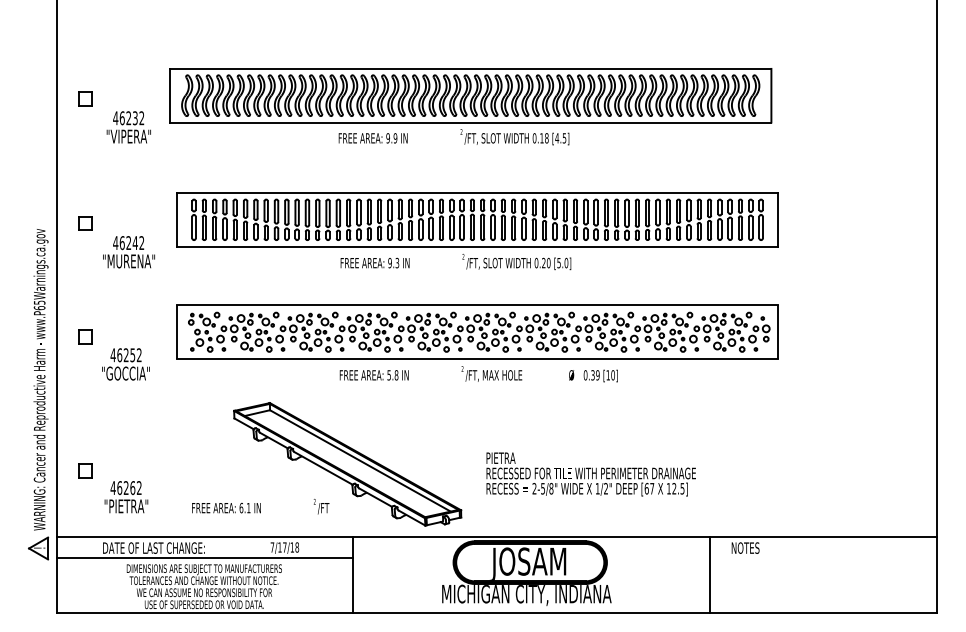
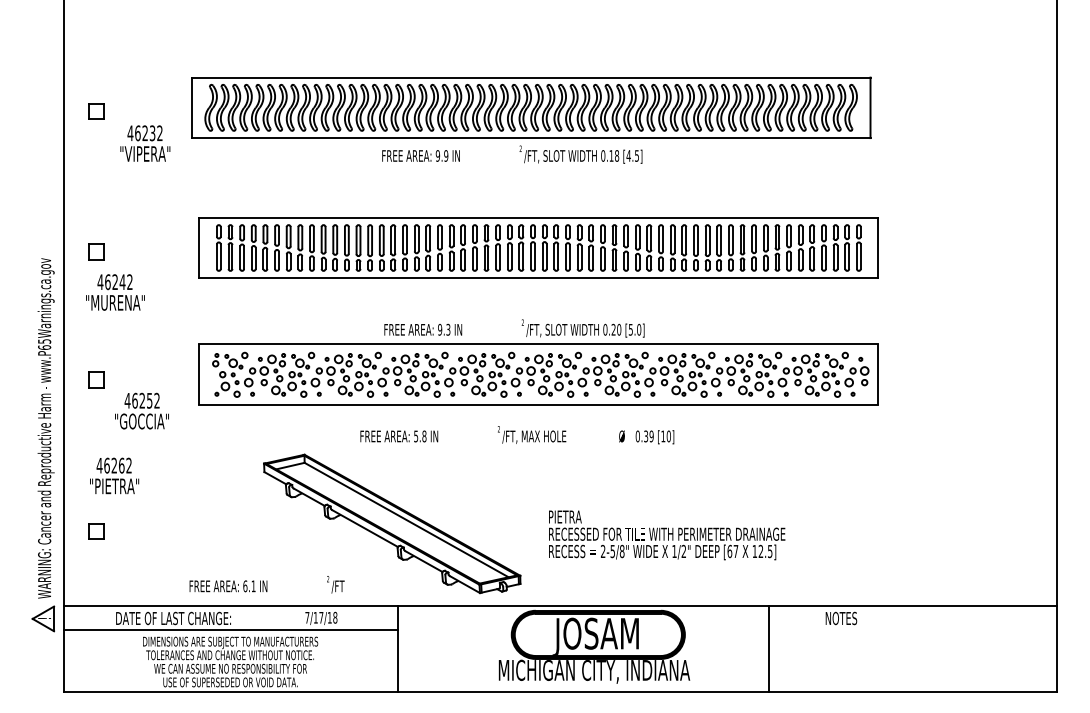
text: (129, 252) -> (115, 292), moved
text: (455, 261) -> (514, 328), moved
text: (479, 374) -> (517, 435), moved
text: (126, 496) -> (114, 475), moved
text: (260, 506) -> (266, 584), moved
line: (710, 574) -> (769, 648), moved

